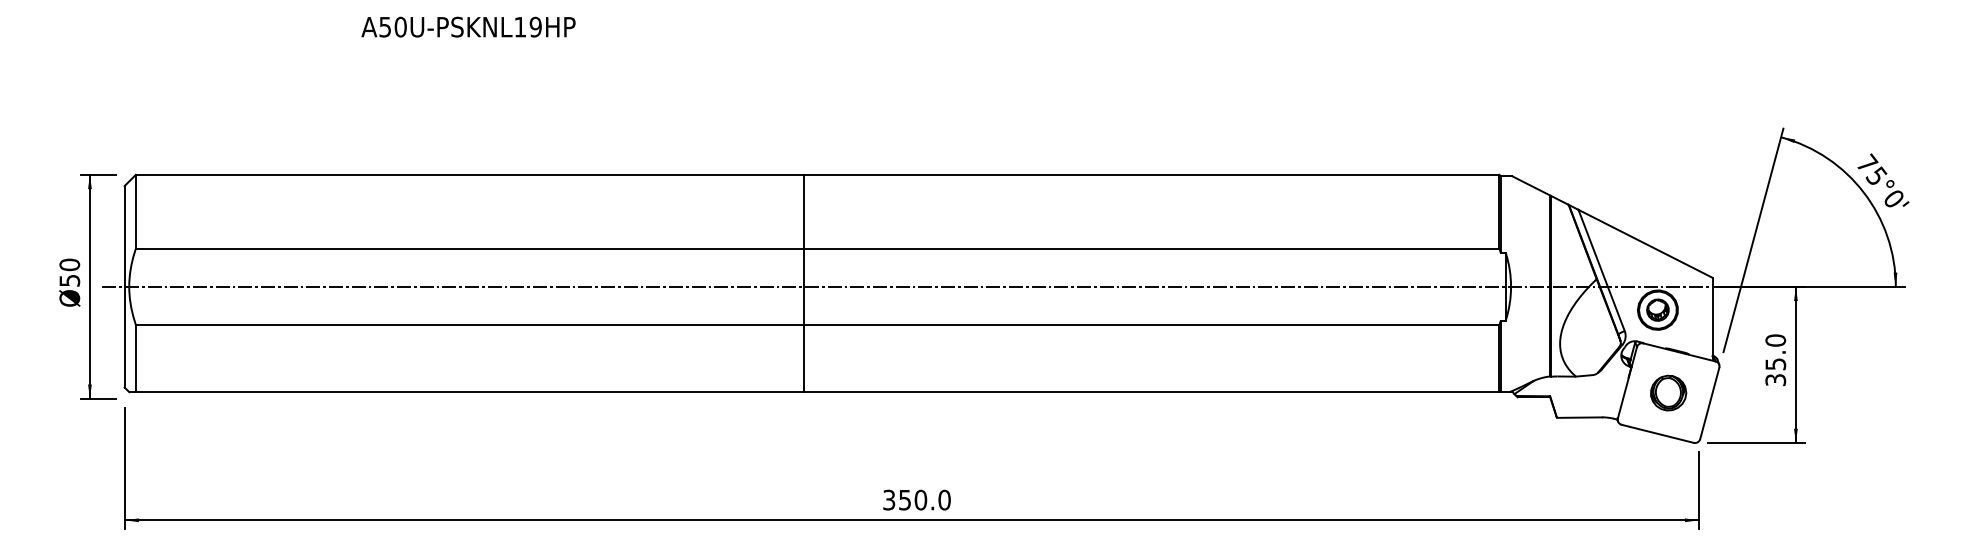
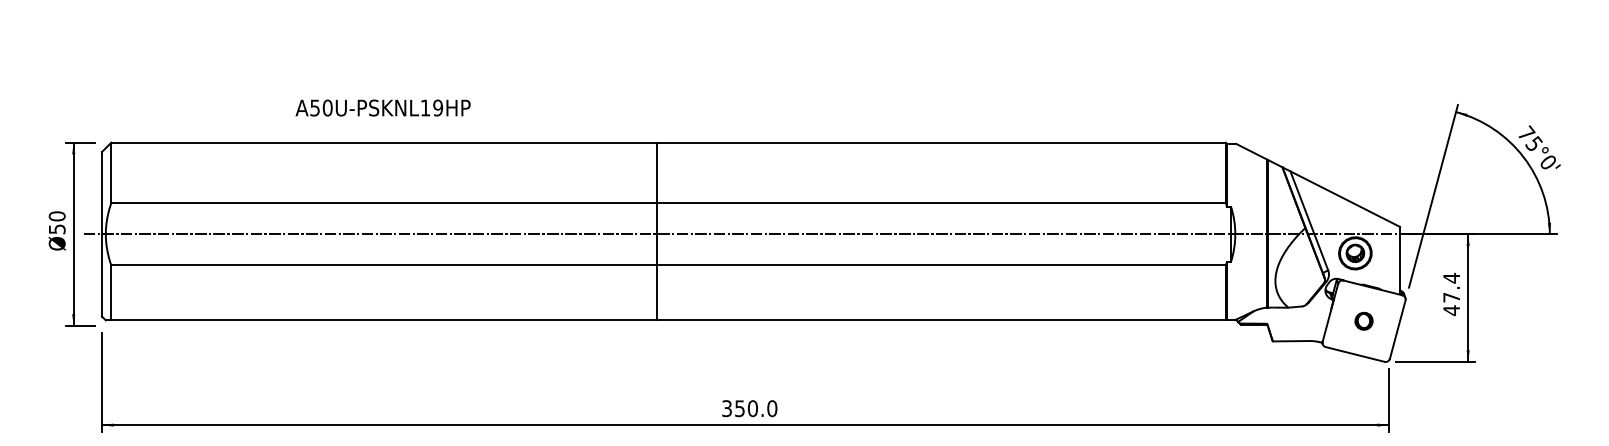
text: (467, 26) -> (382, 107), moved
text: (1775, 360) -> (1451, 294), 35.0 -> 47.4
part: (1667, 393) -> (1363, 321), size x0.6

